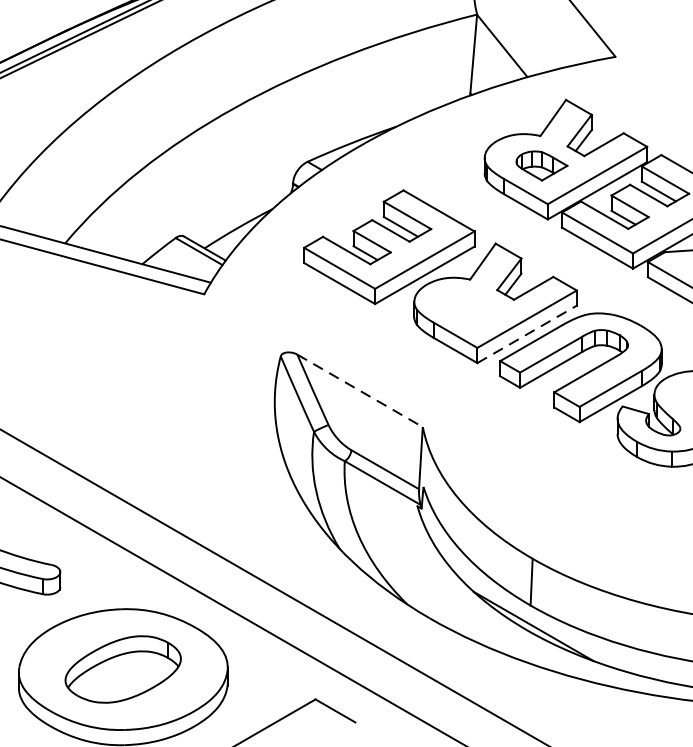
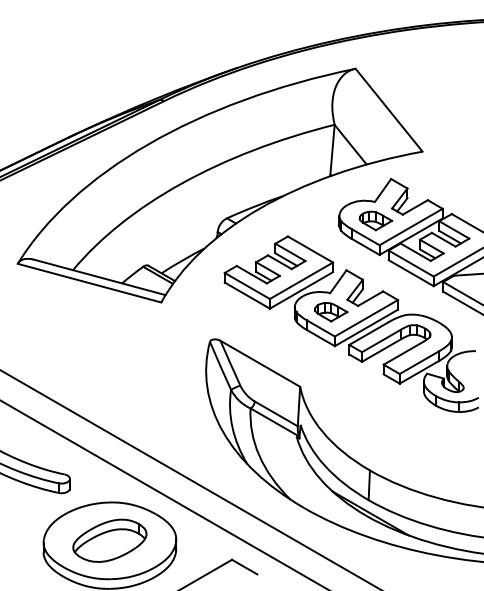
part: (472, 310) -> (331, 312), added
line: (527, 333) -> (366, 327), dashed -> solid
line: (360, 390) -> (260, 363), dashed -> solid

